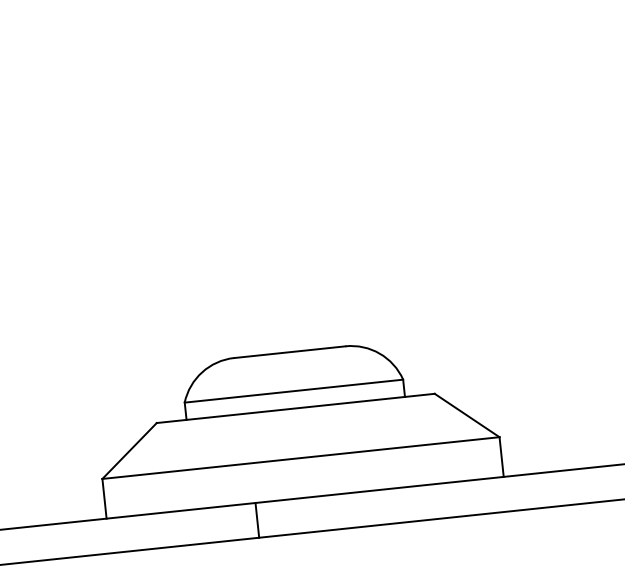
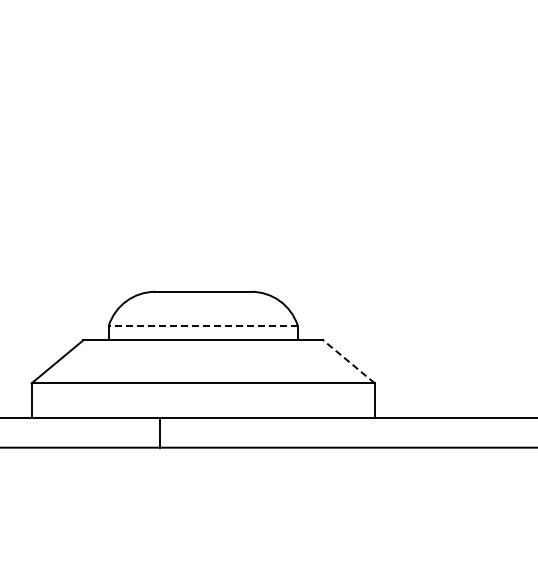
line: (293, 391) -> (202, 325), solid -> dashed
line: (467, 415) -> (349, 361), solid -> dashed

